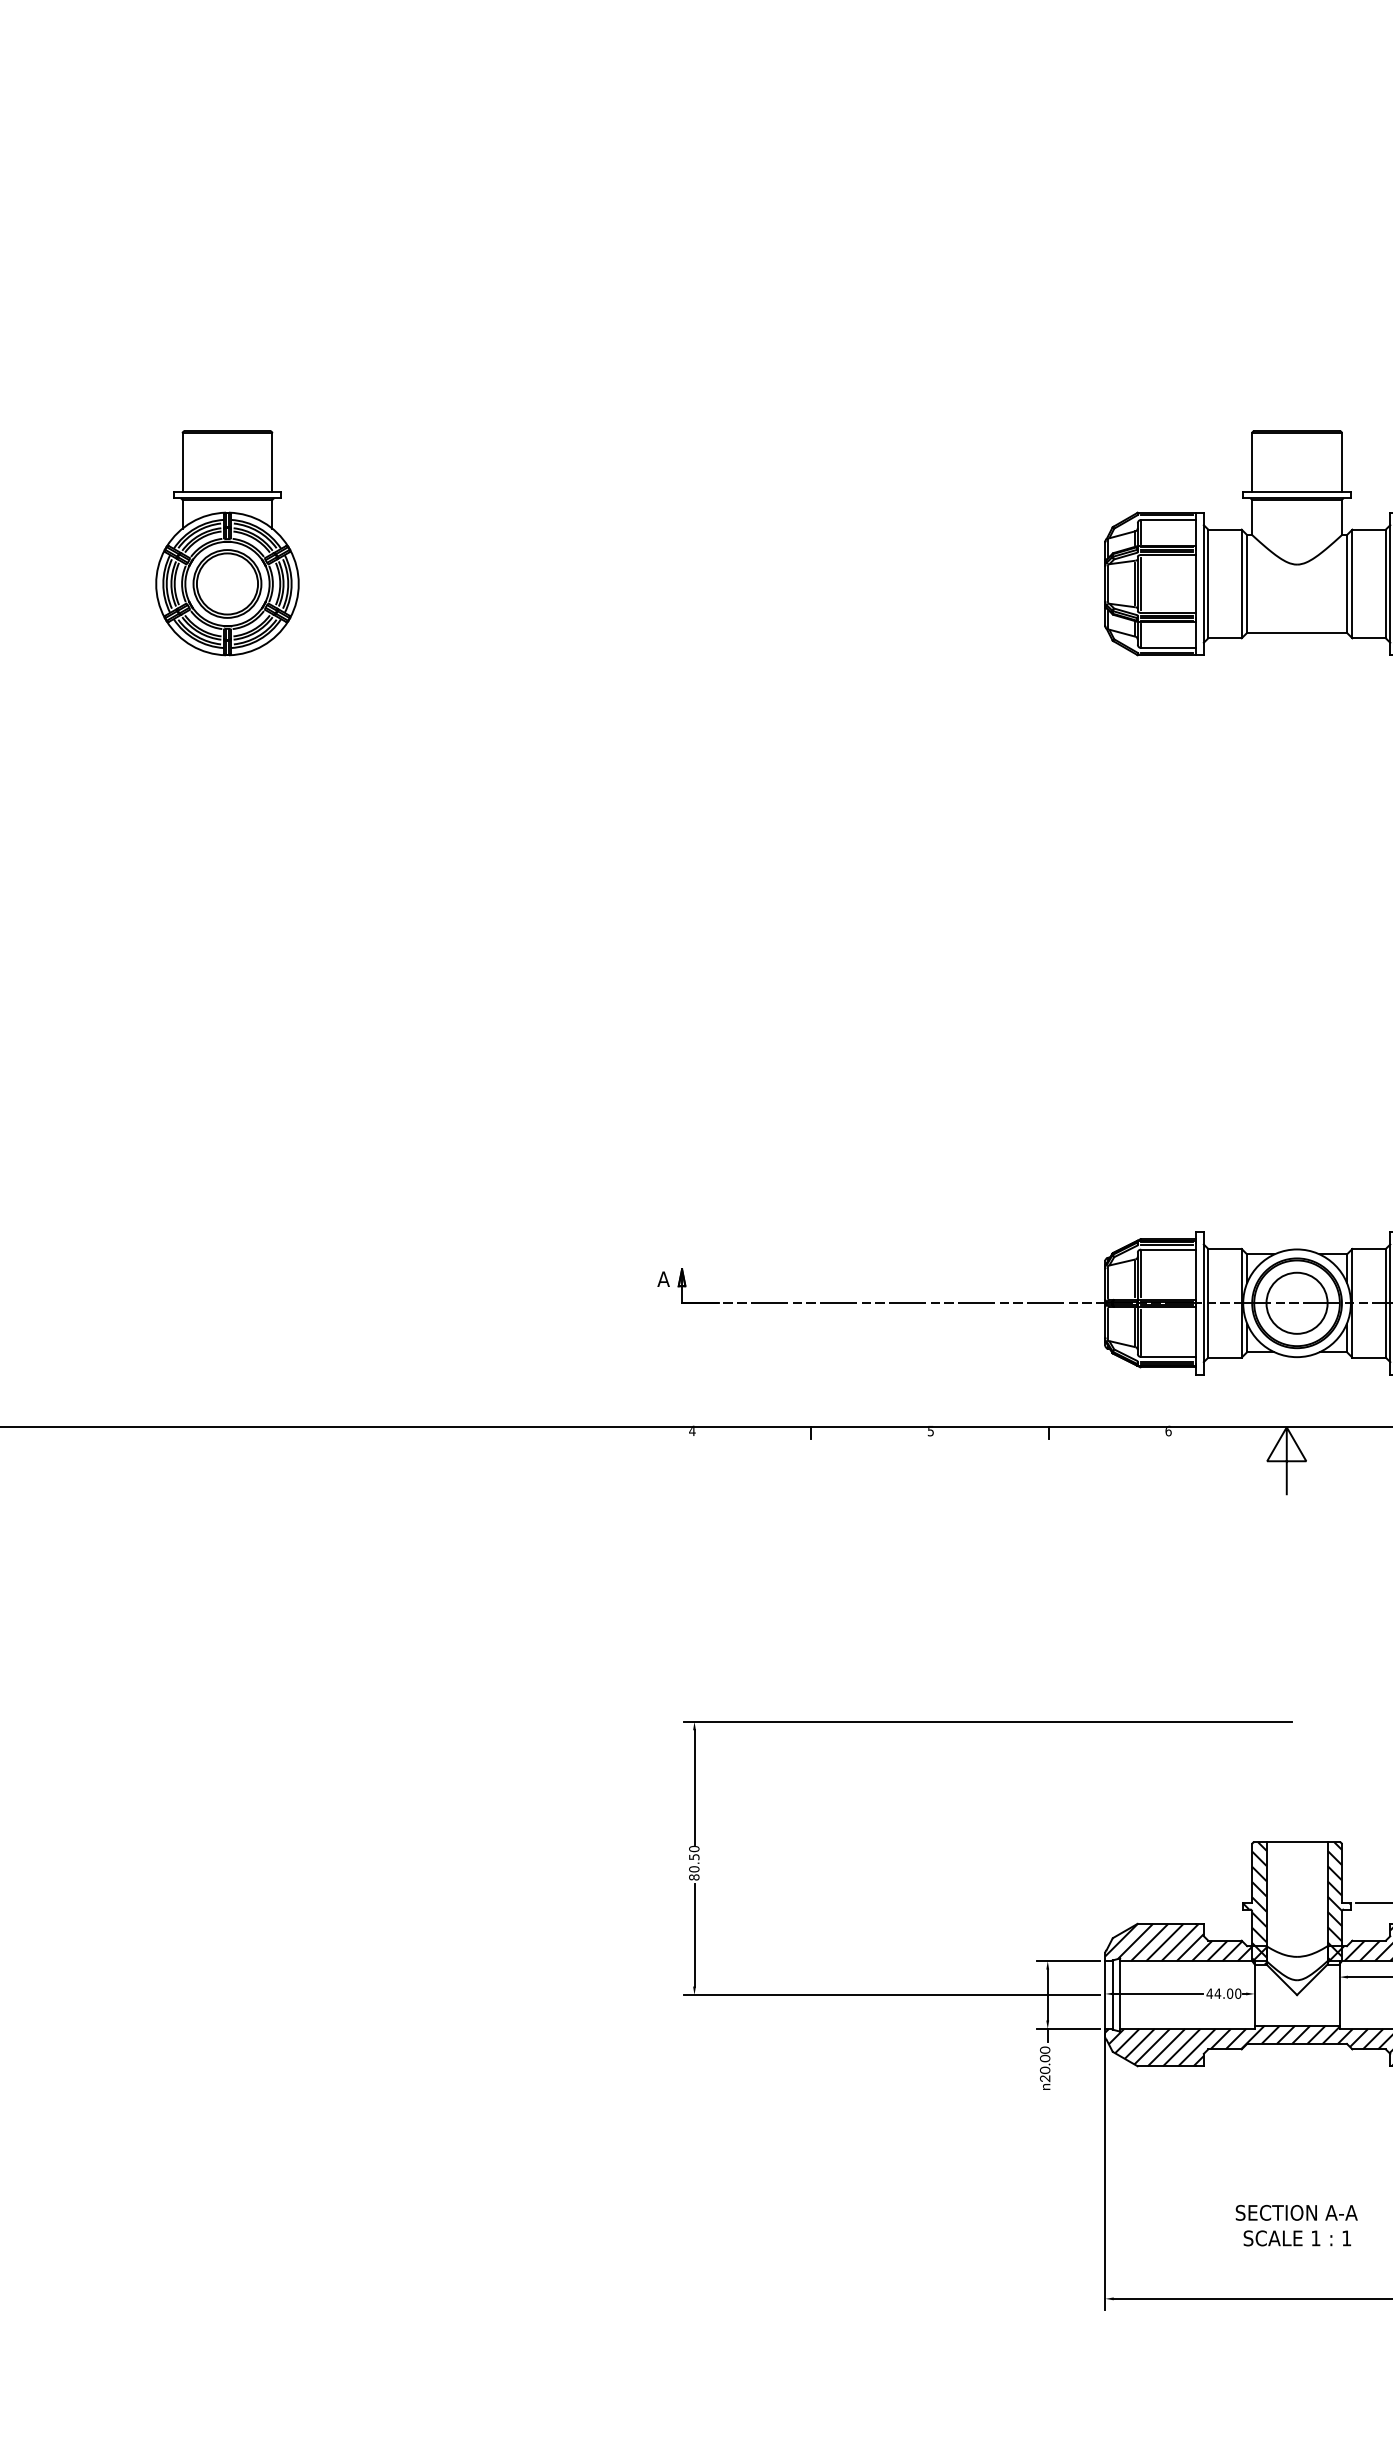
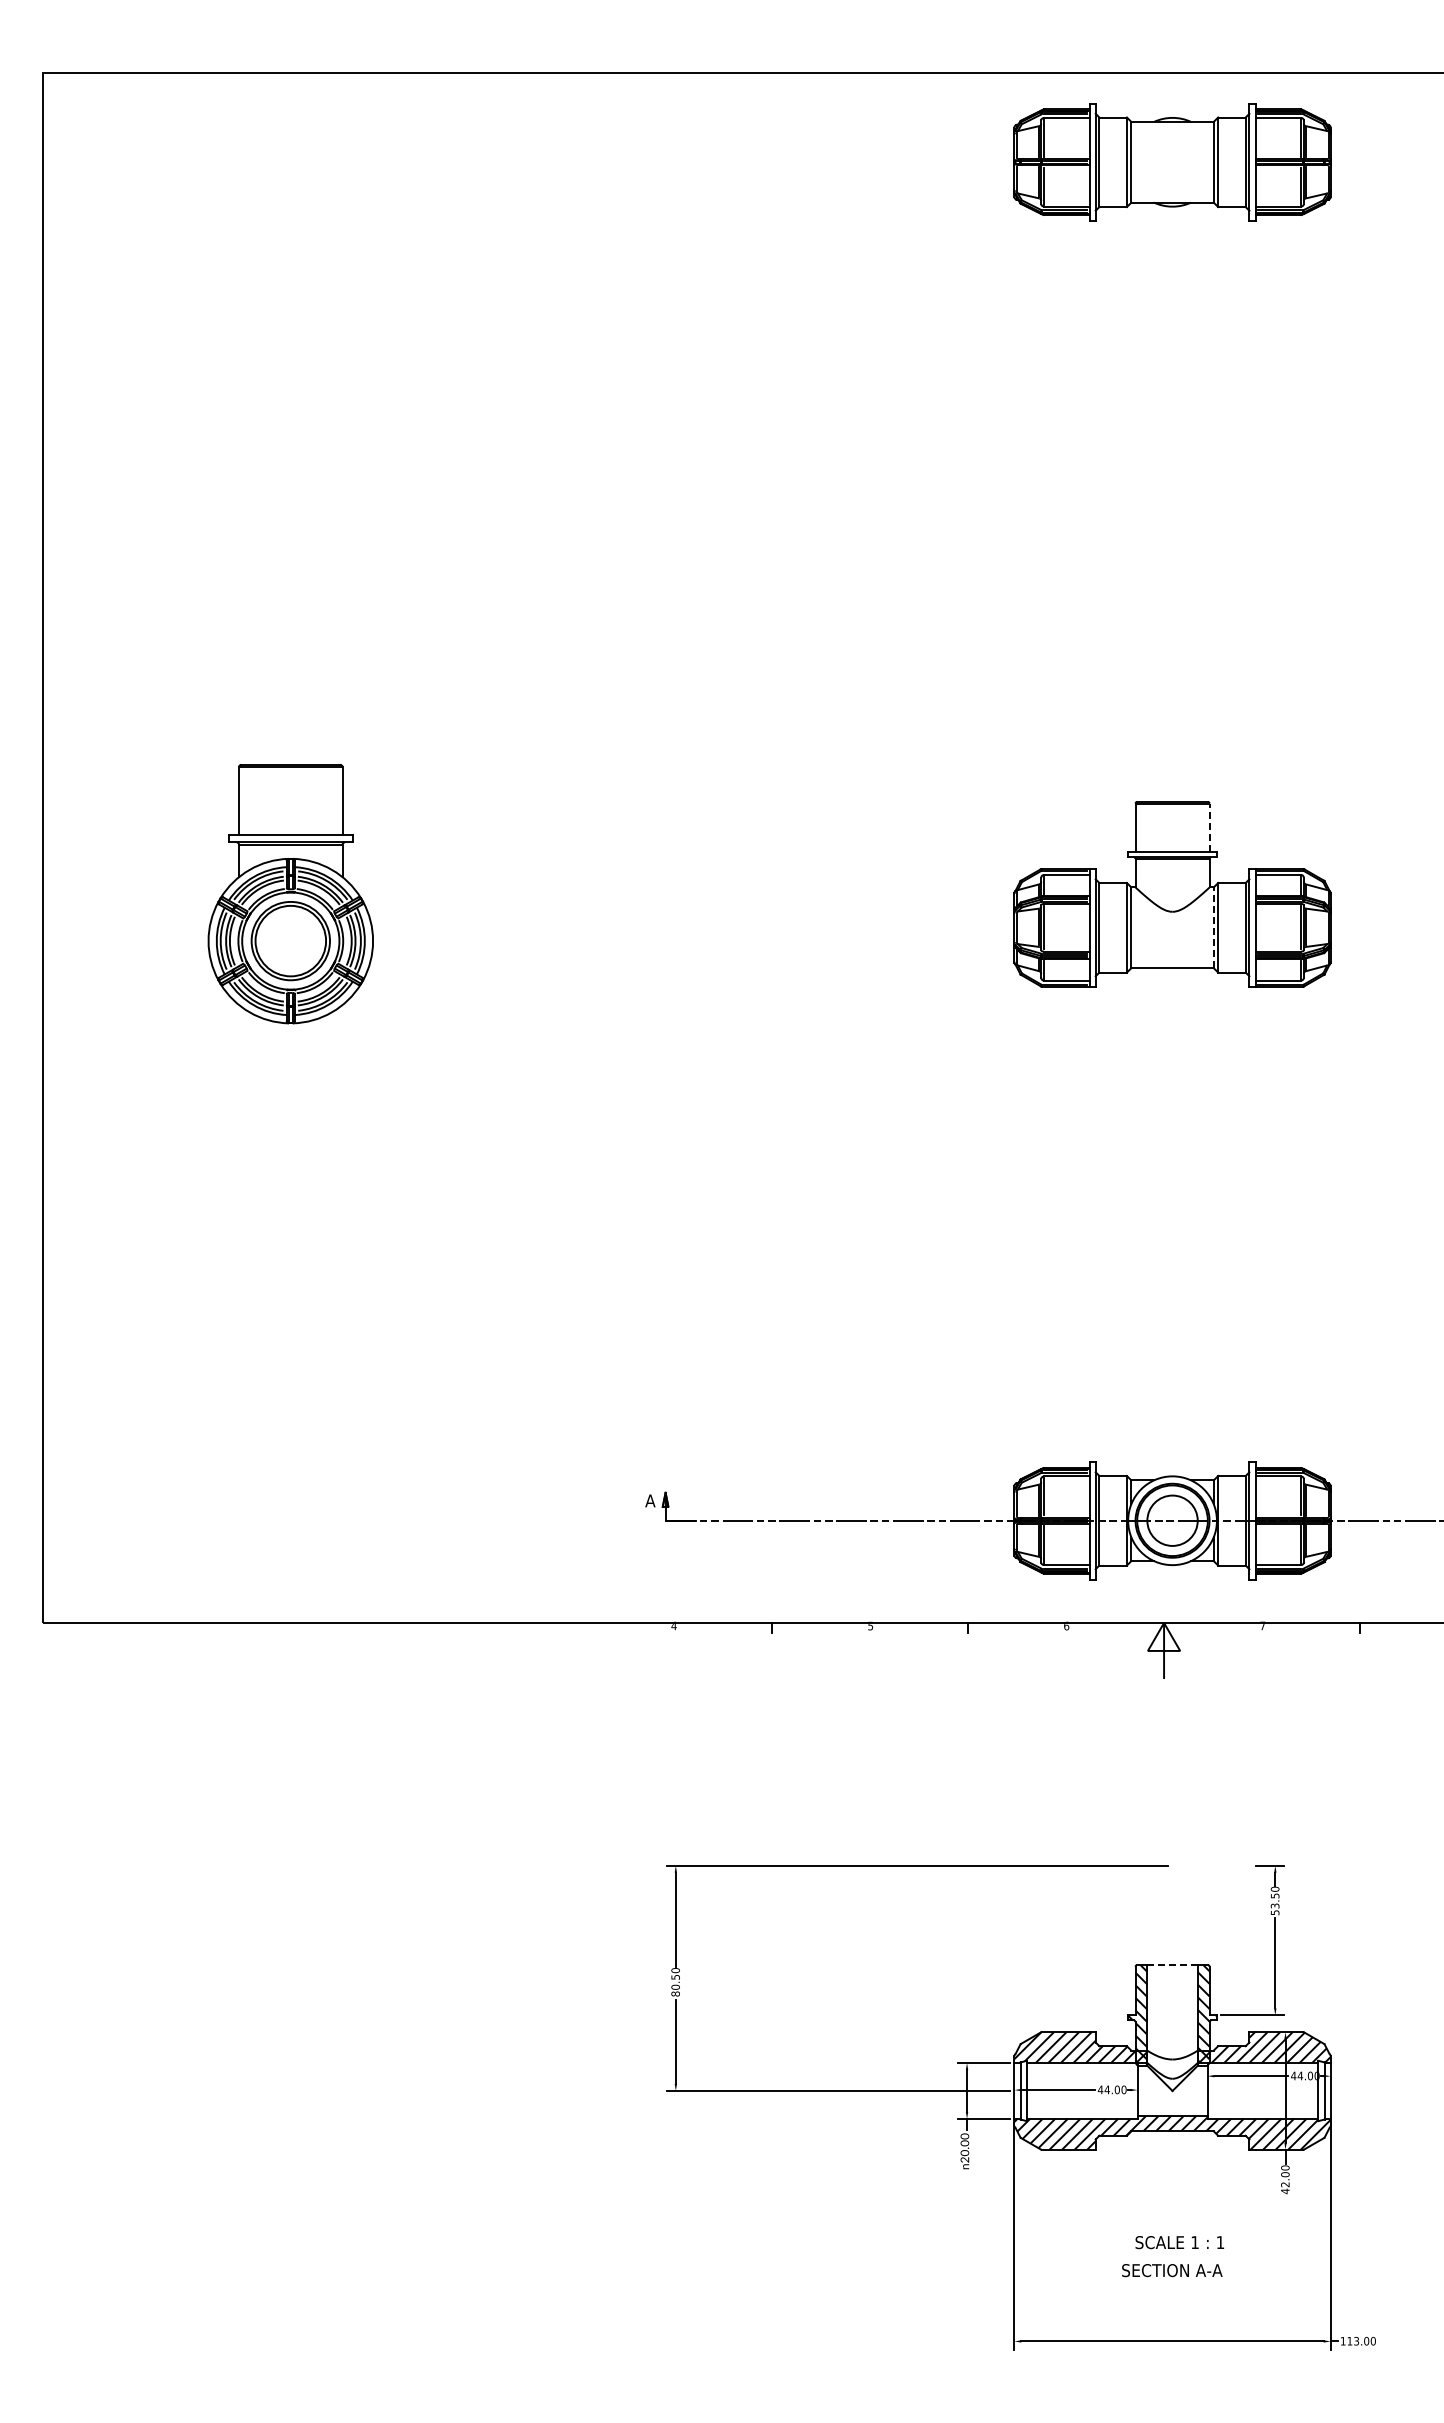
line: (1341, 462) -> (1209, 827), solid -> dashed
part: (227, 543) -> (290, 894), size x1.4
line: (1346, 583) -> (1213, 927), solid -> dashed
line: (1296, 1842) -> (1172, 1965), solid -> dashed
text: (1296, 2238) -> (1179, 2242), moved

